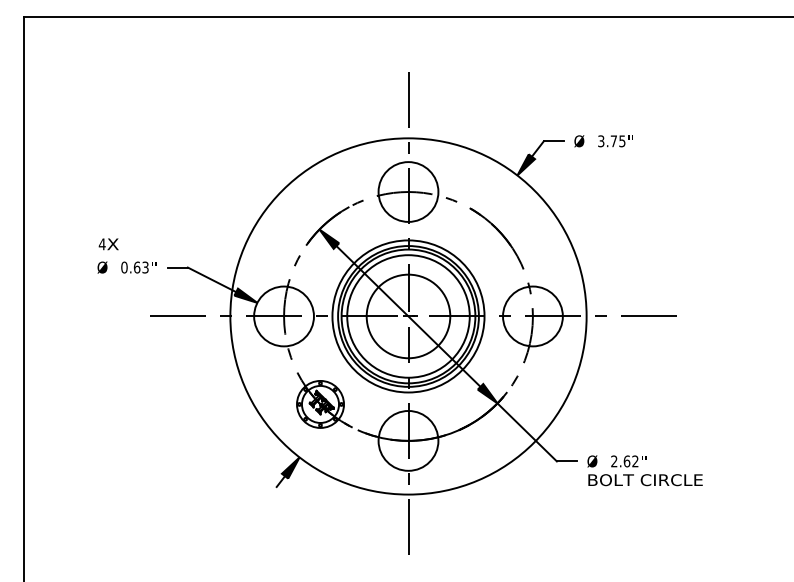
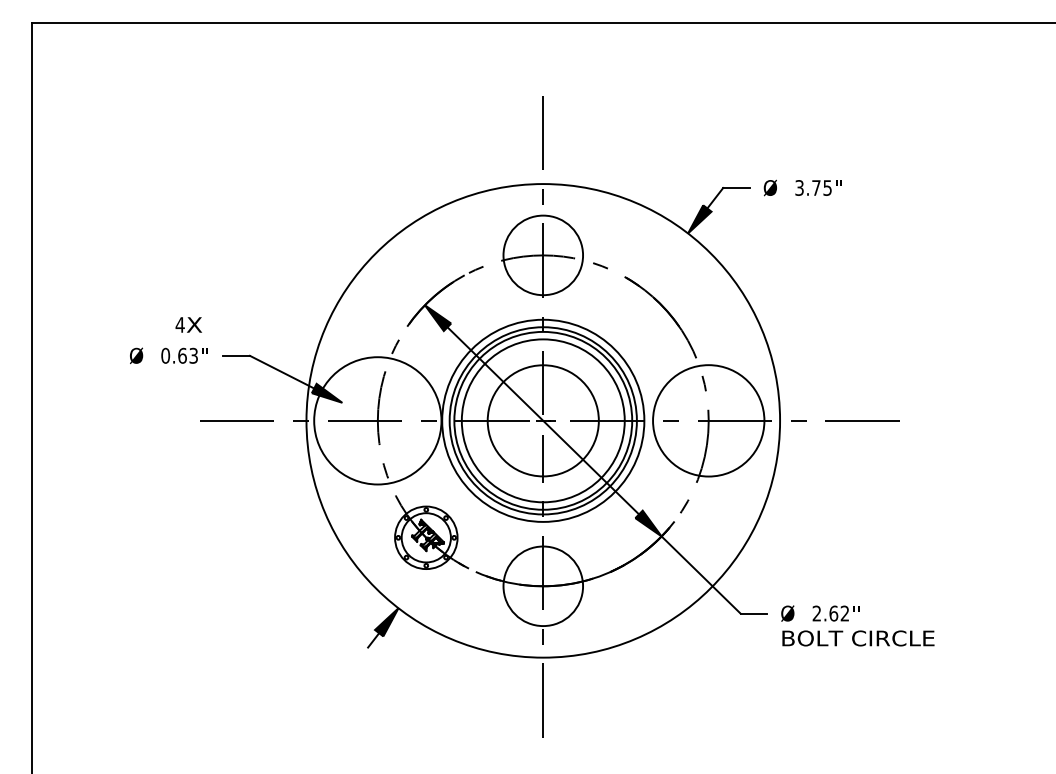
text: (108, 243) -> (188, 324), moved
circle: (283, 316) -> (377, 420), size x1.6
circle: (532, 316) -> (708, 420), size x1.4

